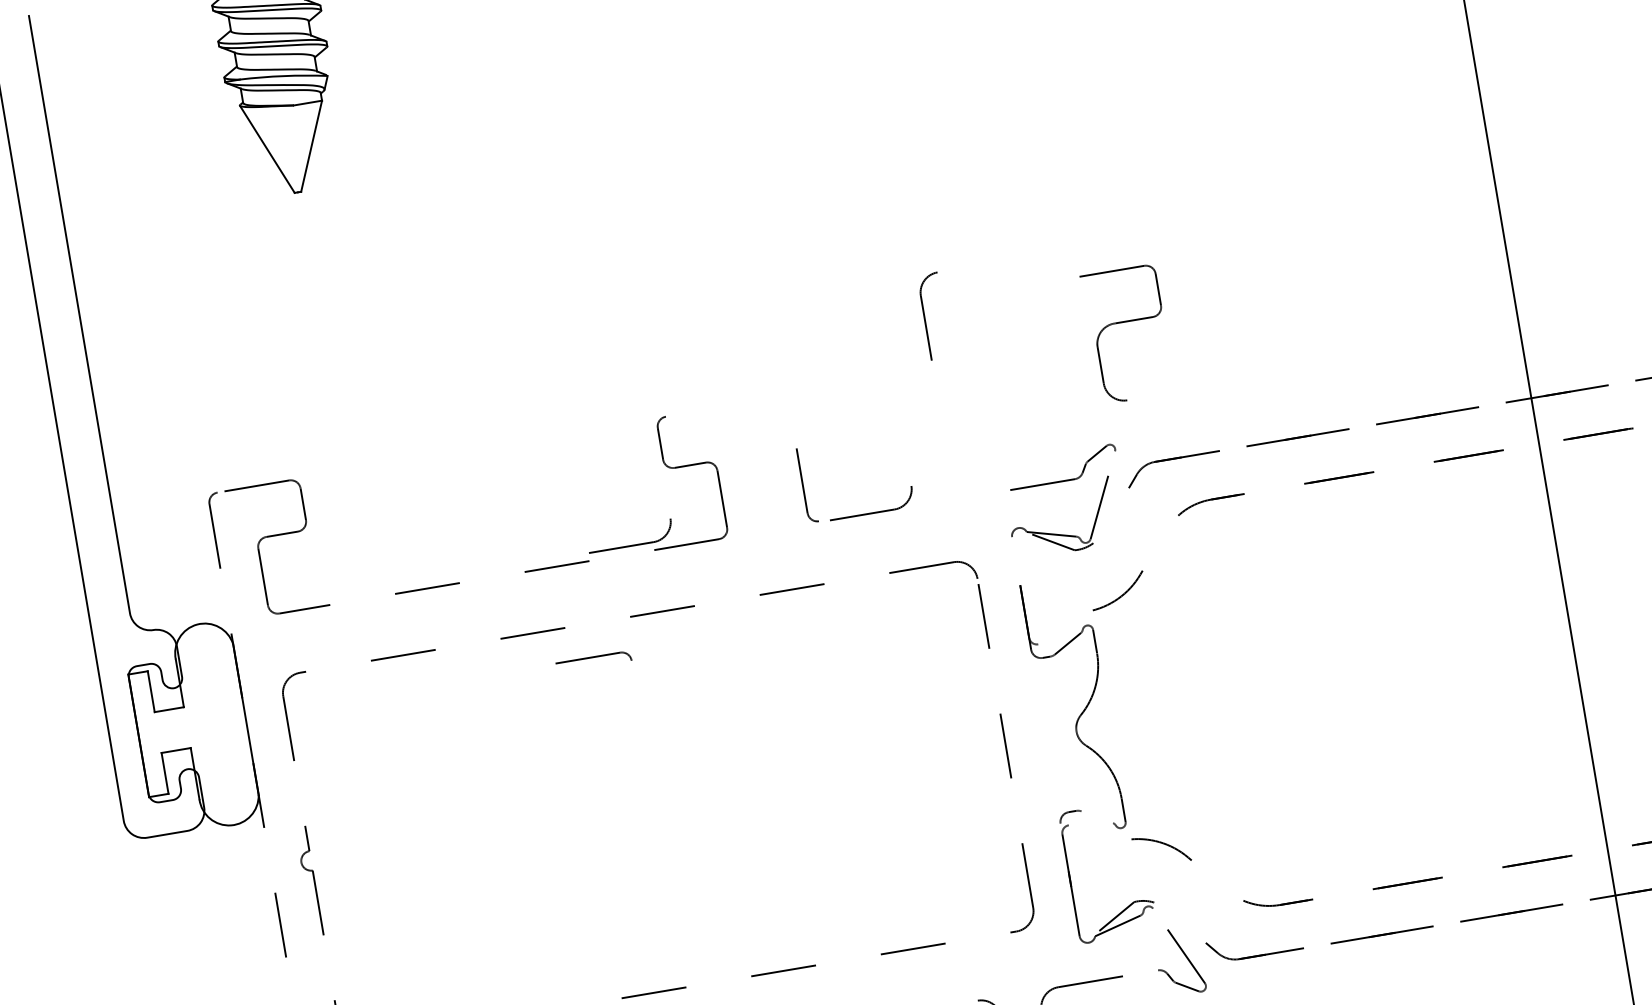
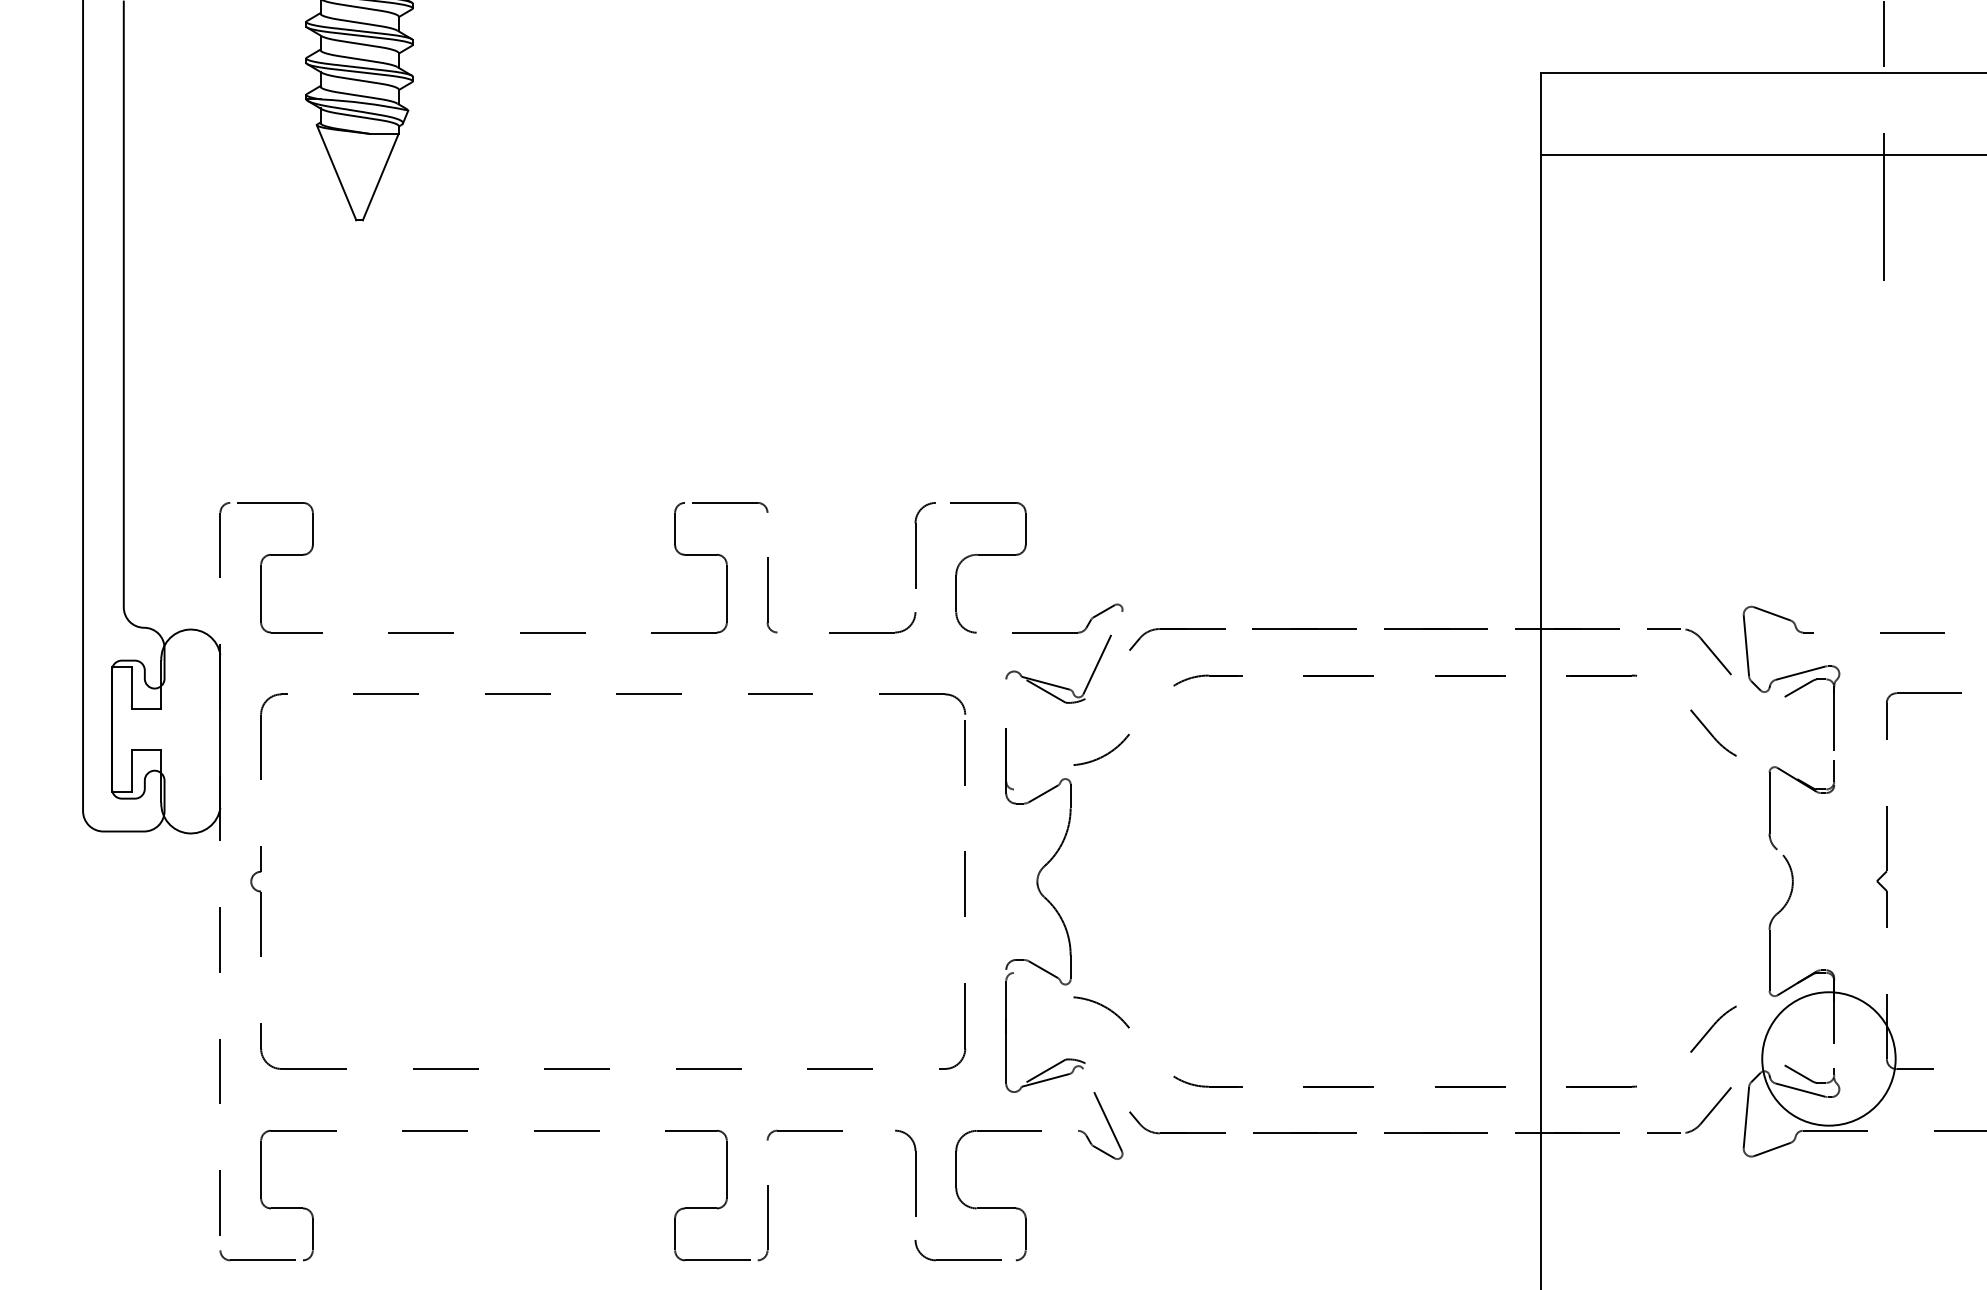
part: (925, 317) -> (916, 545), moved
part: (1126, 322) -> (988, 555), moved
part: (806, 485) -> (771, 595), moved
part: (631, 545) -> (629, 624), removed
part: (594, 661) -> (730, 507), moved
line: (1097, 816) -> (1043, 969), added

